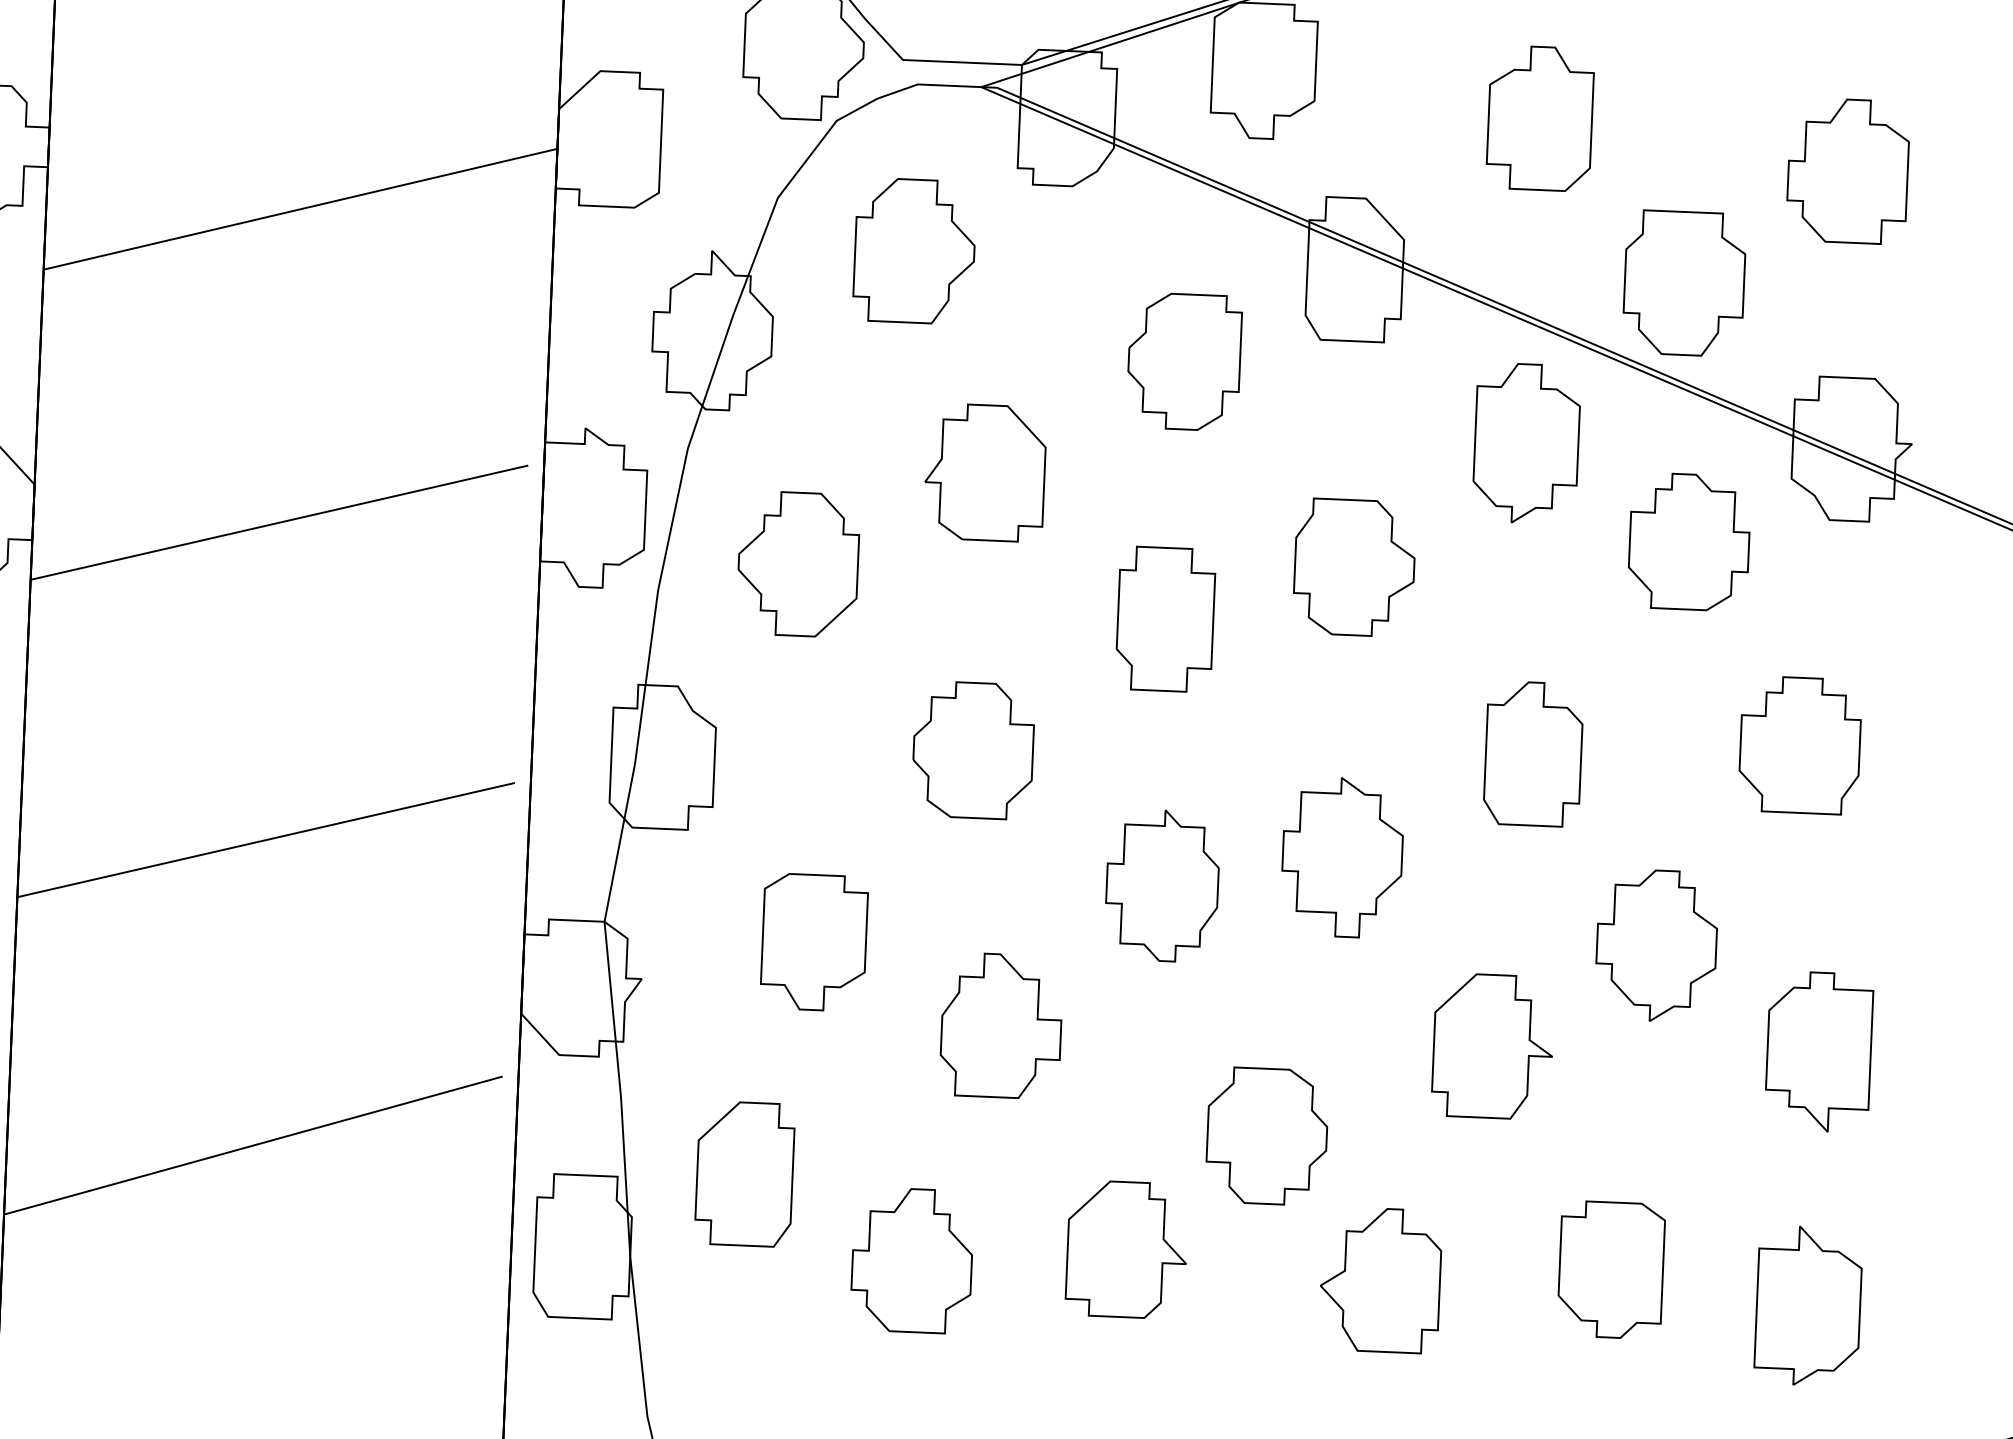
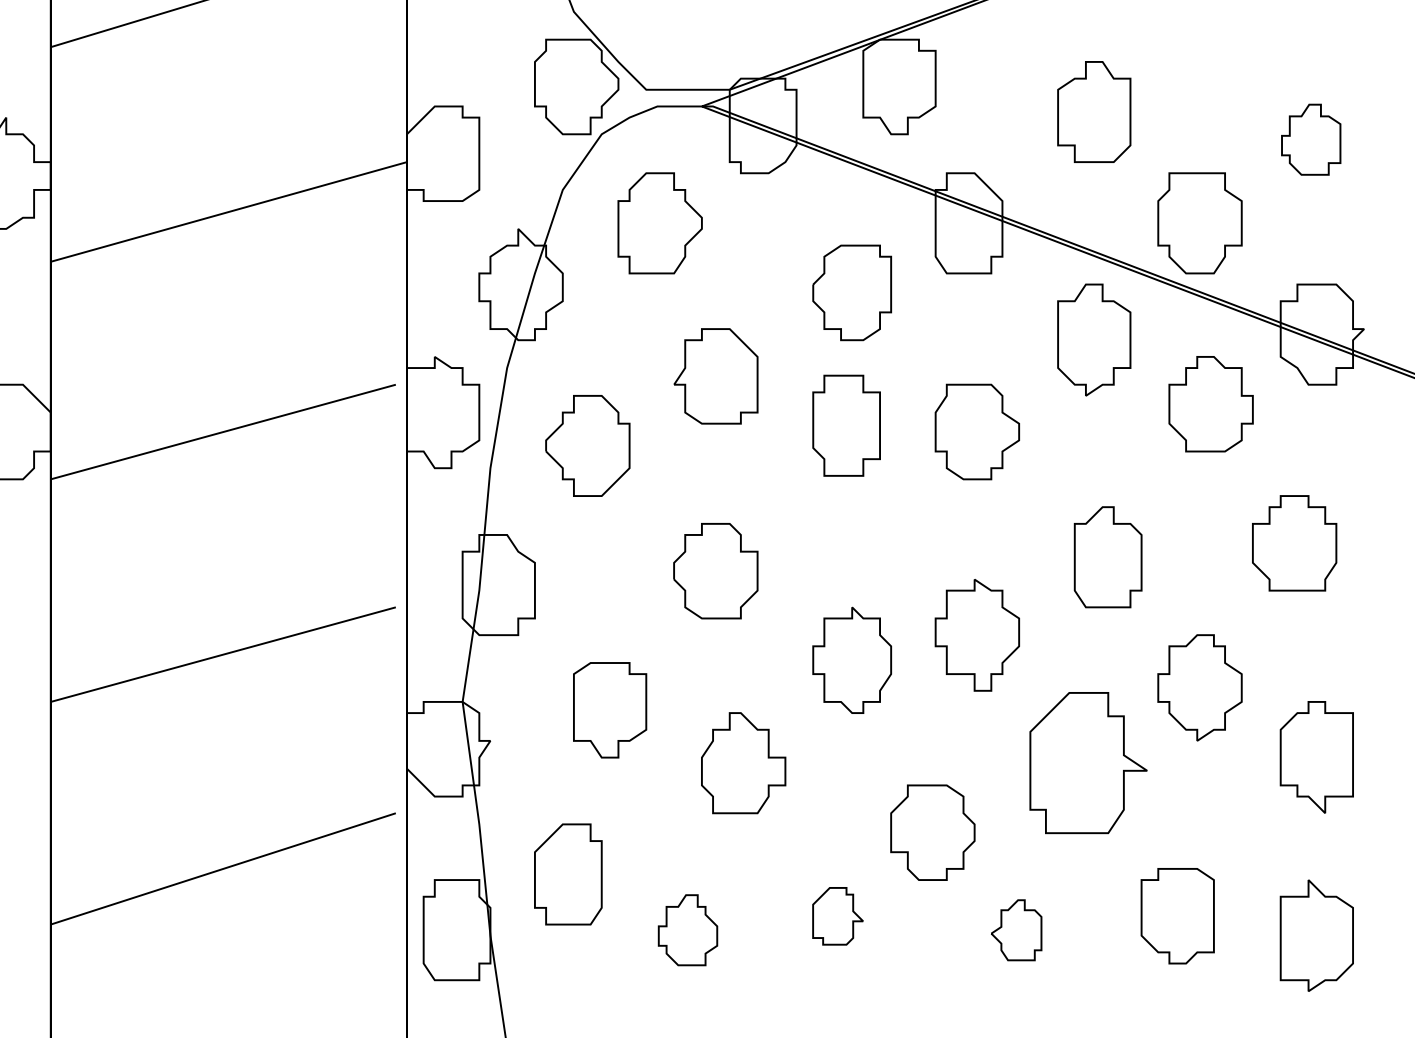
part: (1846, 170) -> (1310, 139), size x0.7
part: (1165, 619) -> (846, 425), moved
part: (1493, 1046) -> (1088, 763), size x1.4
part: (1126, 1250) -> (837, 916), size x0.6
part: (911, 1261) -> (687, 930), size x0.7
part: (1380, 1280) -> (1016, 930), size x0.6

